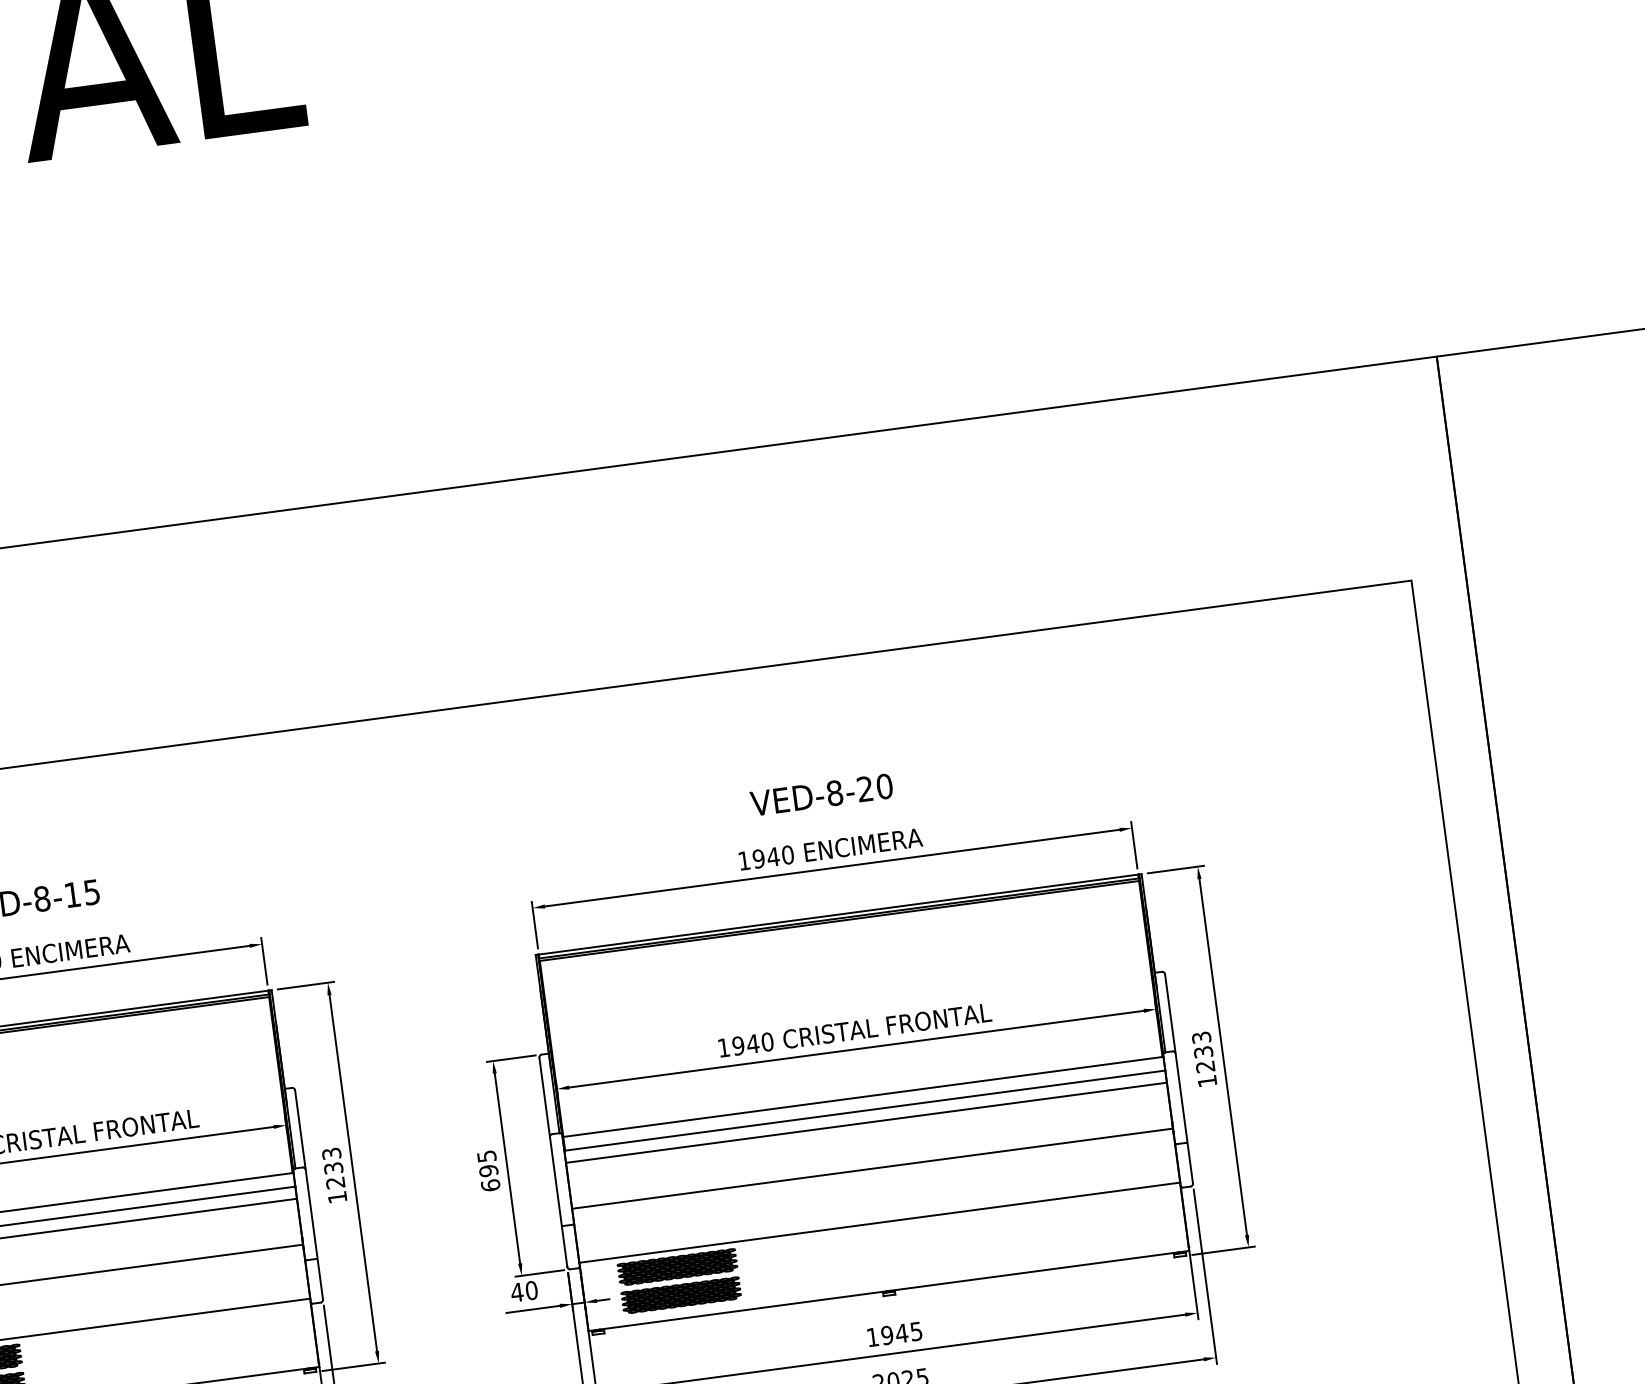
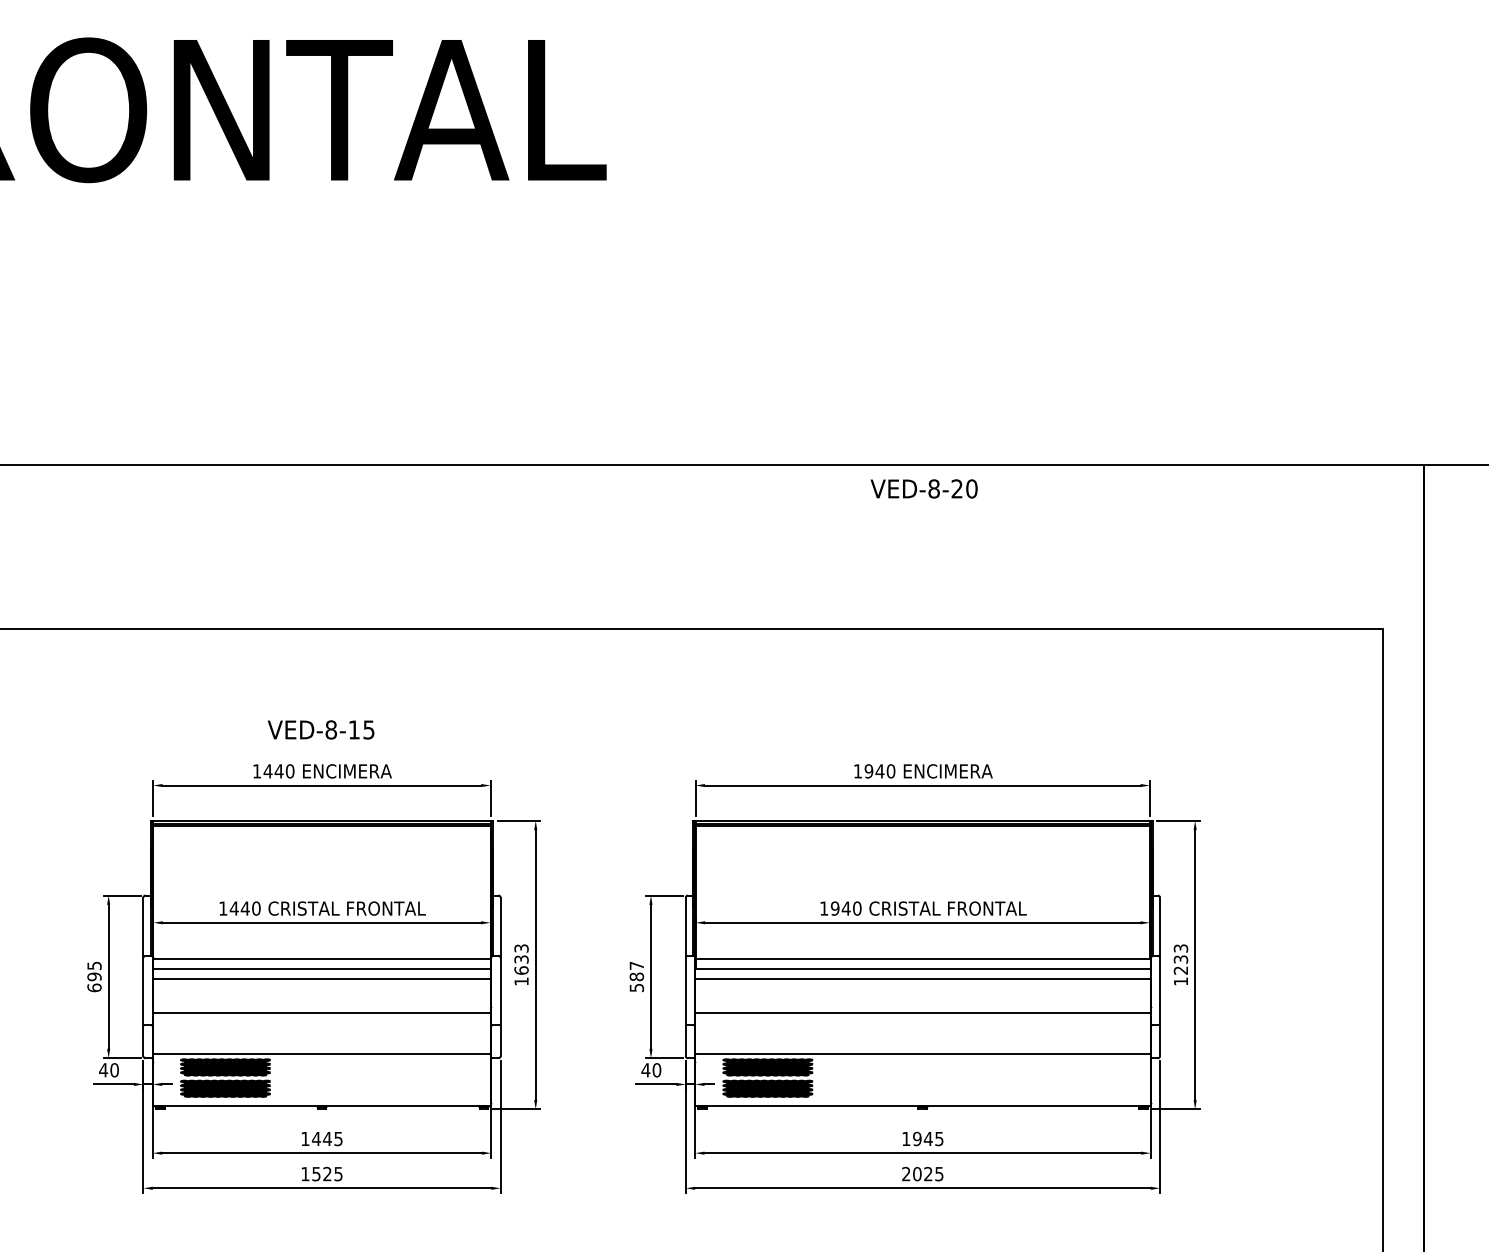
text: (820, 794) -> (923, 488), moved
text: (488, 1170) -> (636, 976), 695 -> 587
text: (335, 1182) -> (521, 970), 1233 -> 1633

